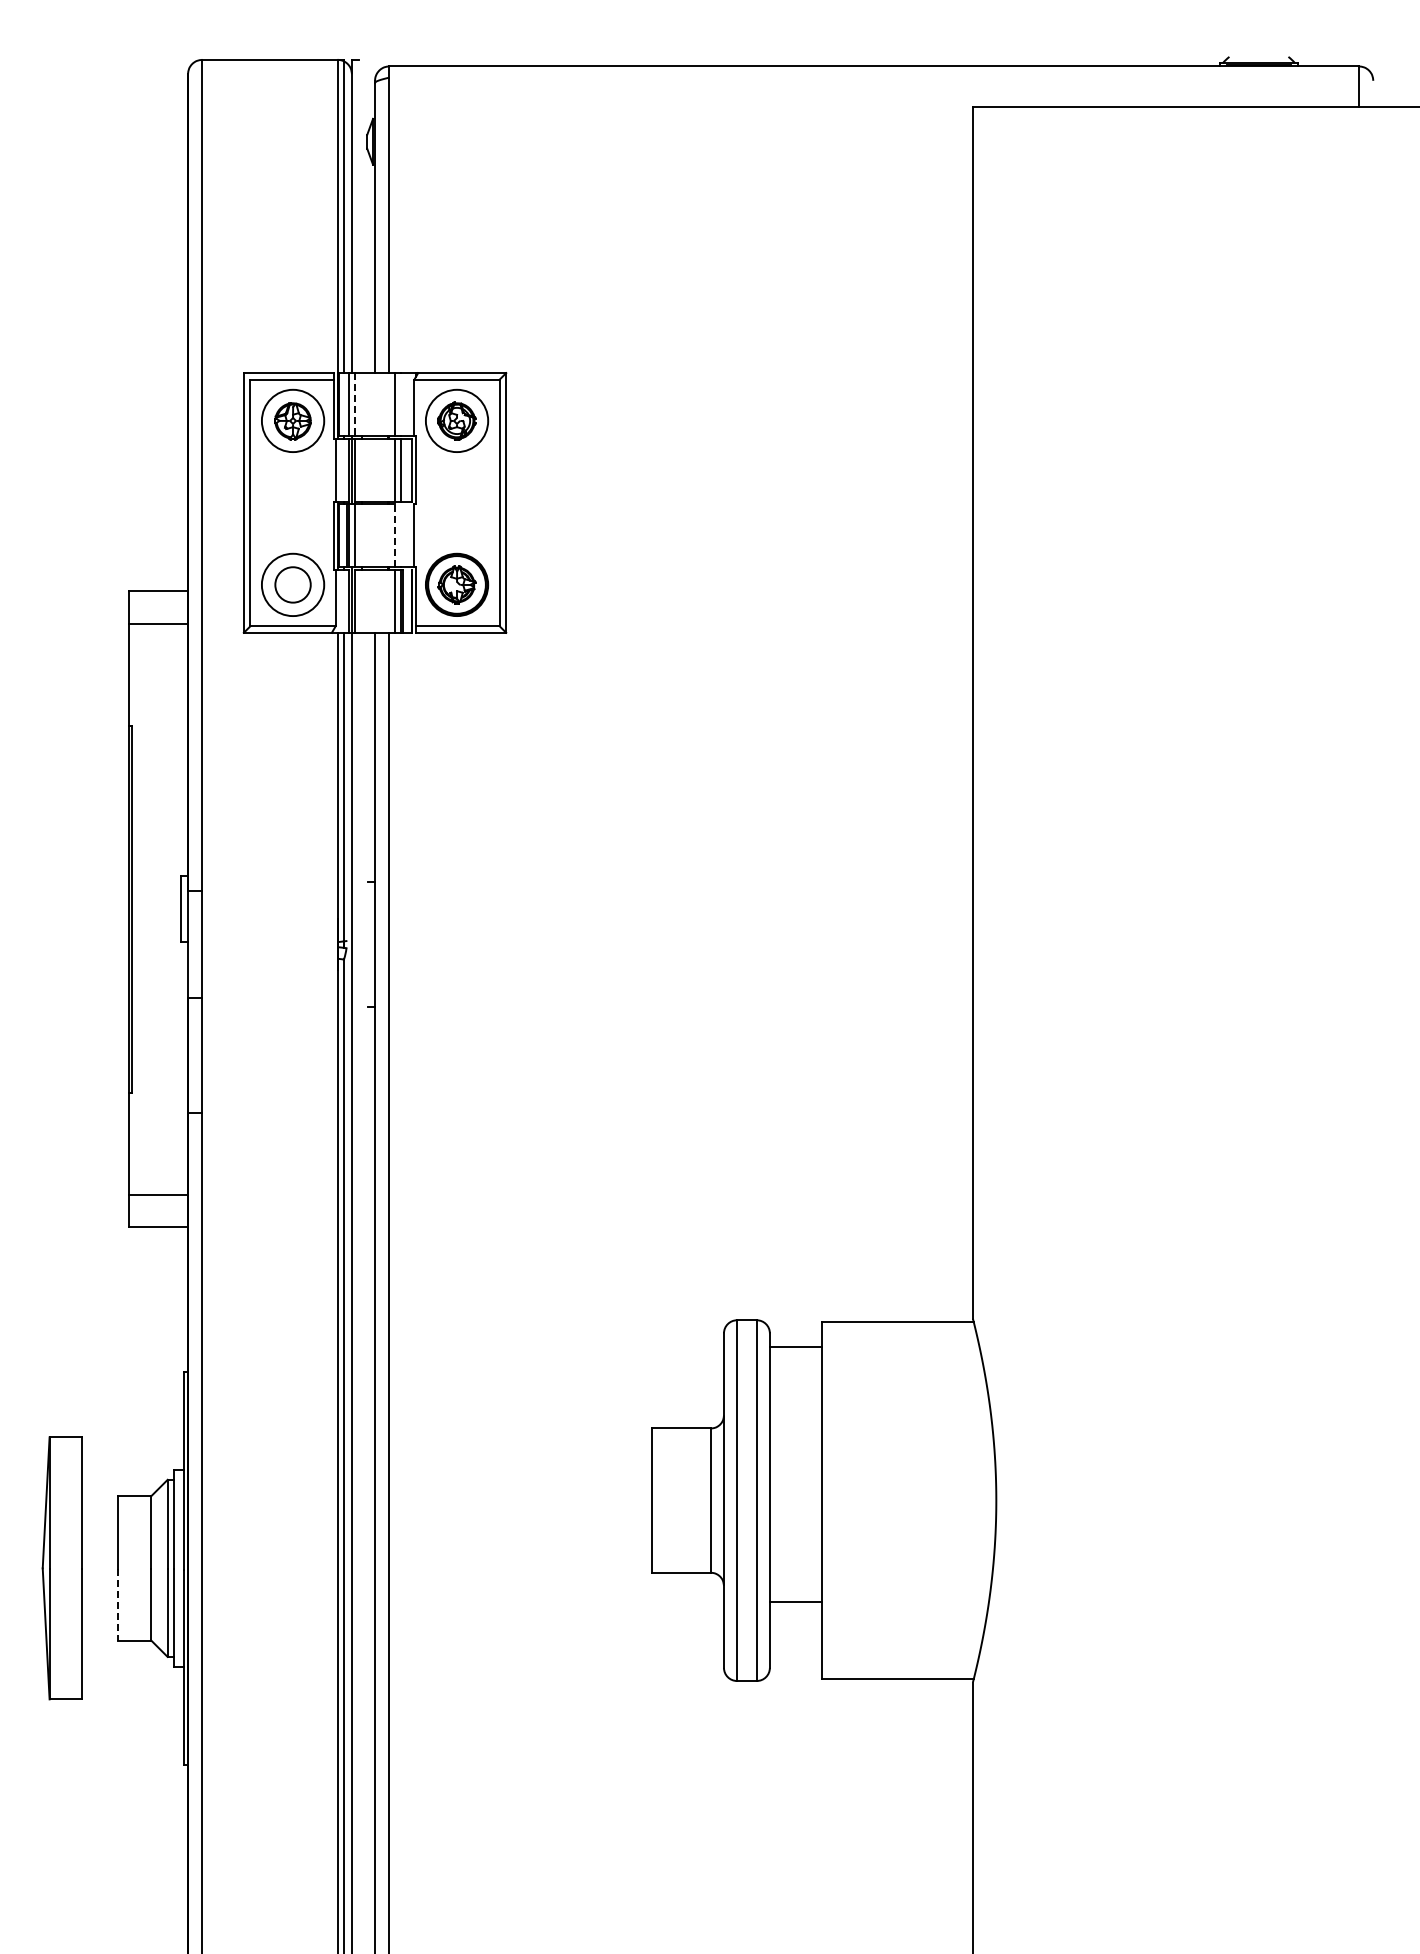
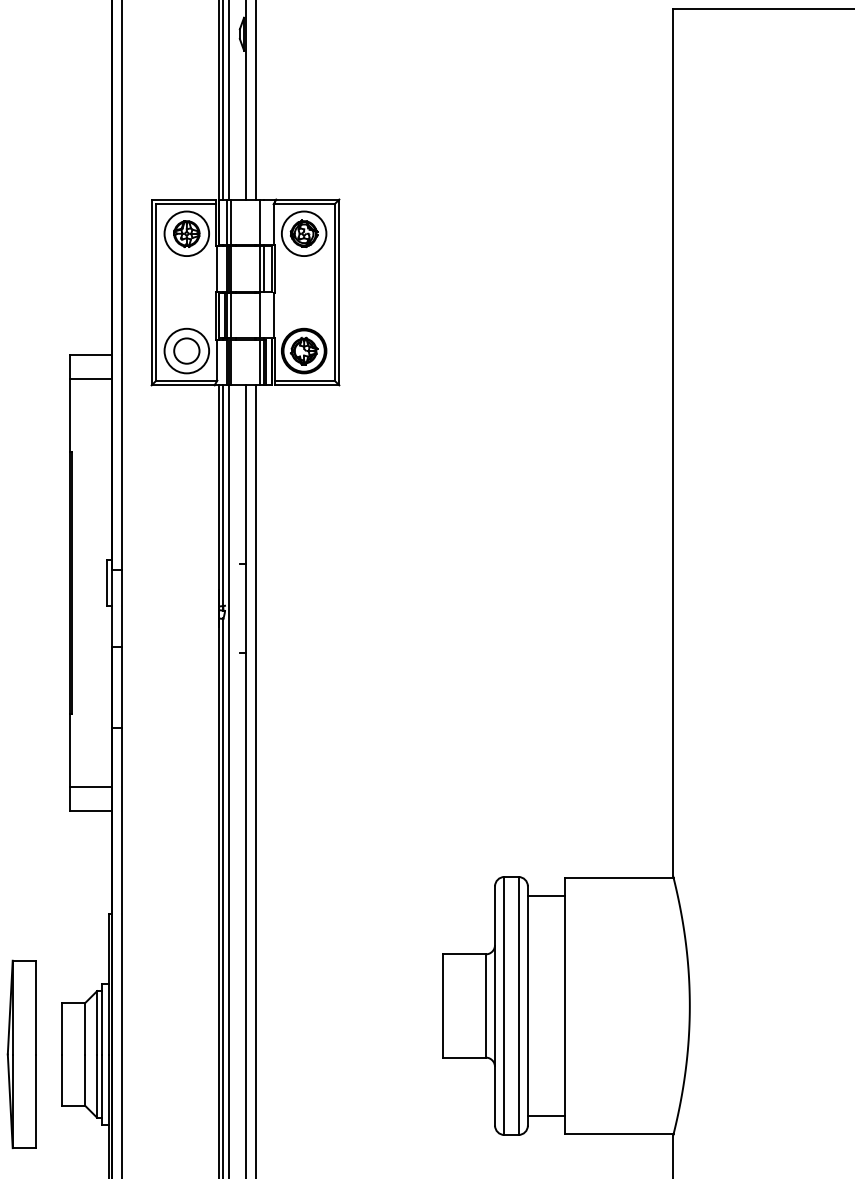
line: (354, 405) -> (230, 222), dashed -> solid
line: (395, 535) -> (260, 315), dashed -> solid
line: (795, 1601) -> (546, 1116), moved
line: (118, 1604) -> (62, 1080), dashed -> solid

